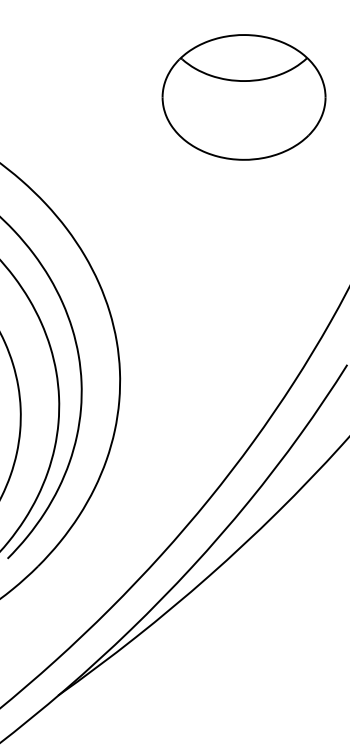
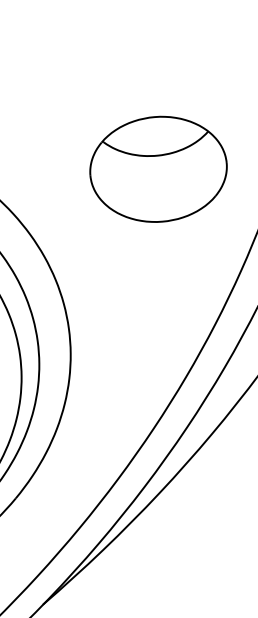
part: (243, 97) -> (158, 169), moved

